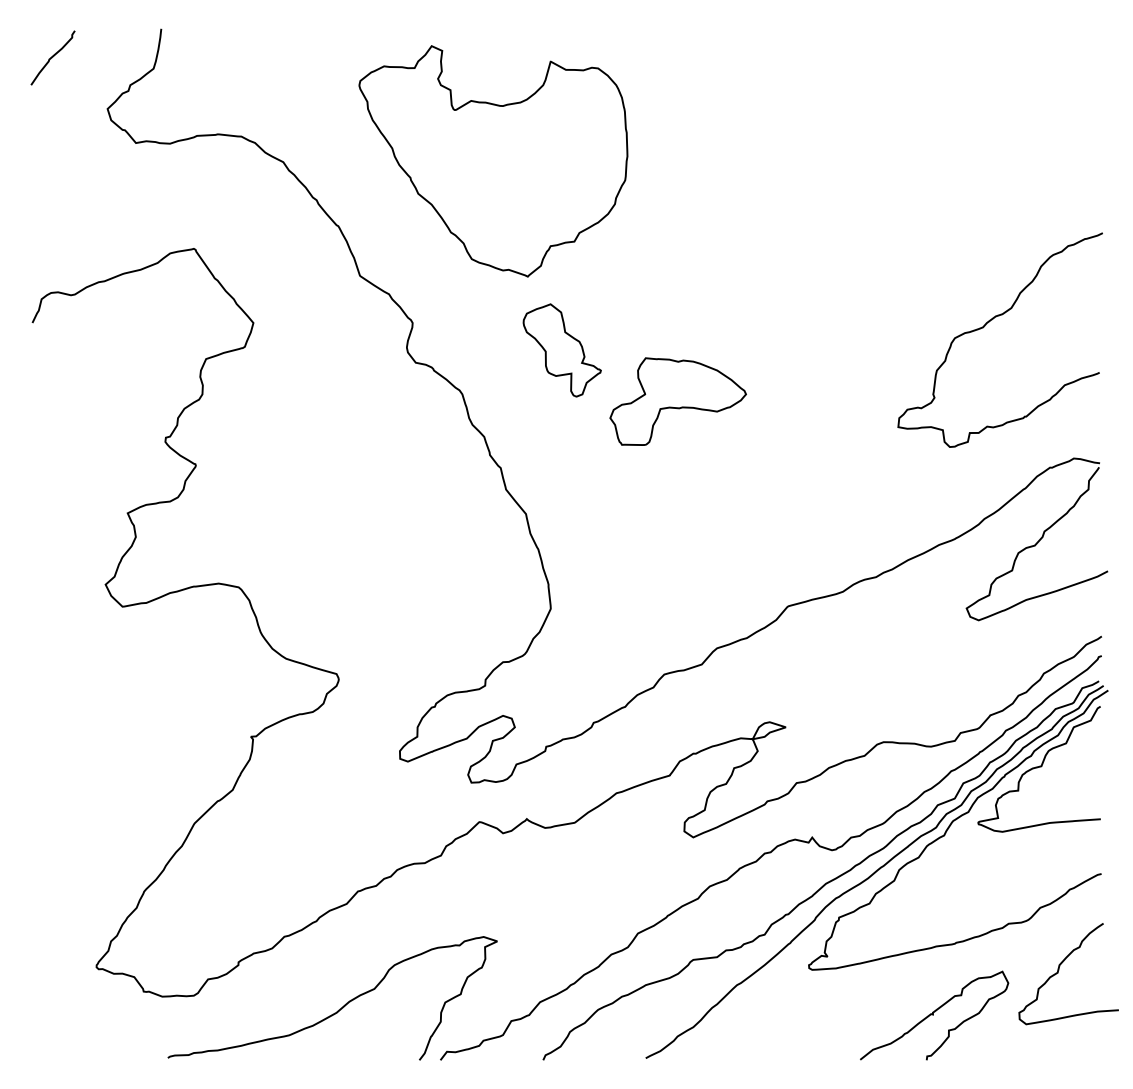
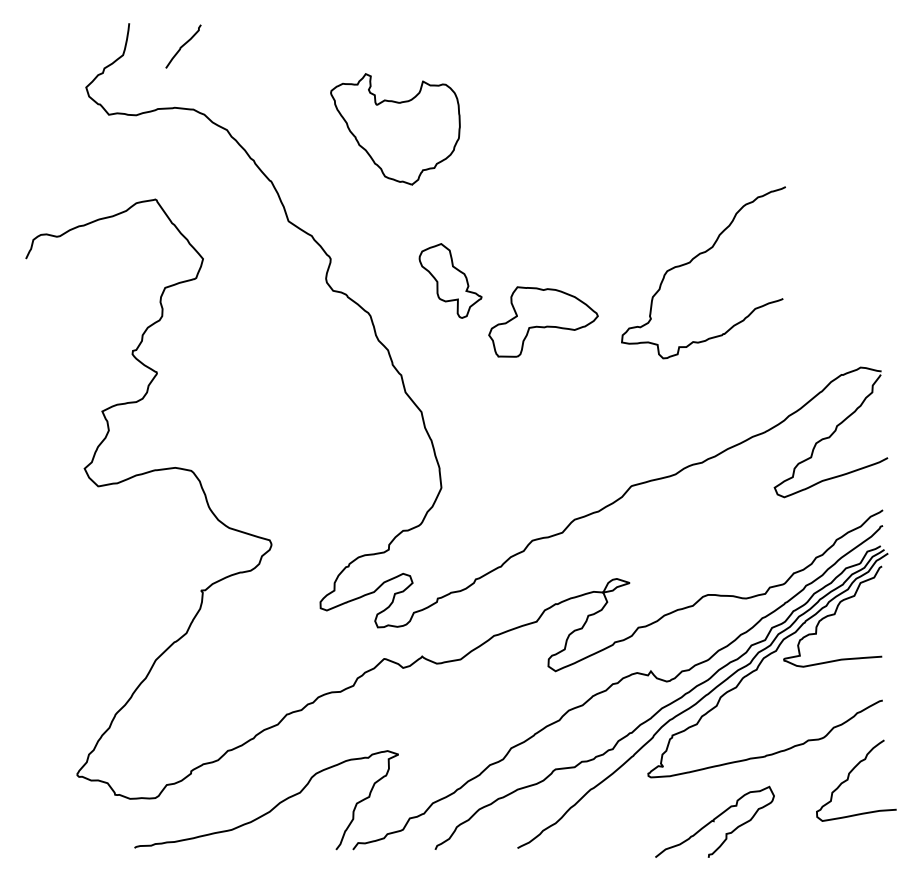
curve: (53, 57) -> (183, 46), moved
part: (493, 161) -> (395, 129), size x0.6
curve: (985, 327) -> (691, 262), moved
curve: (933, 1014) -> (714, 821), moved

